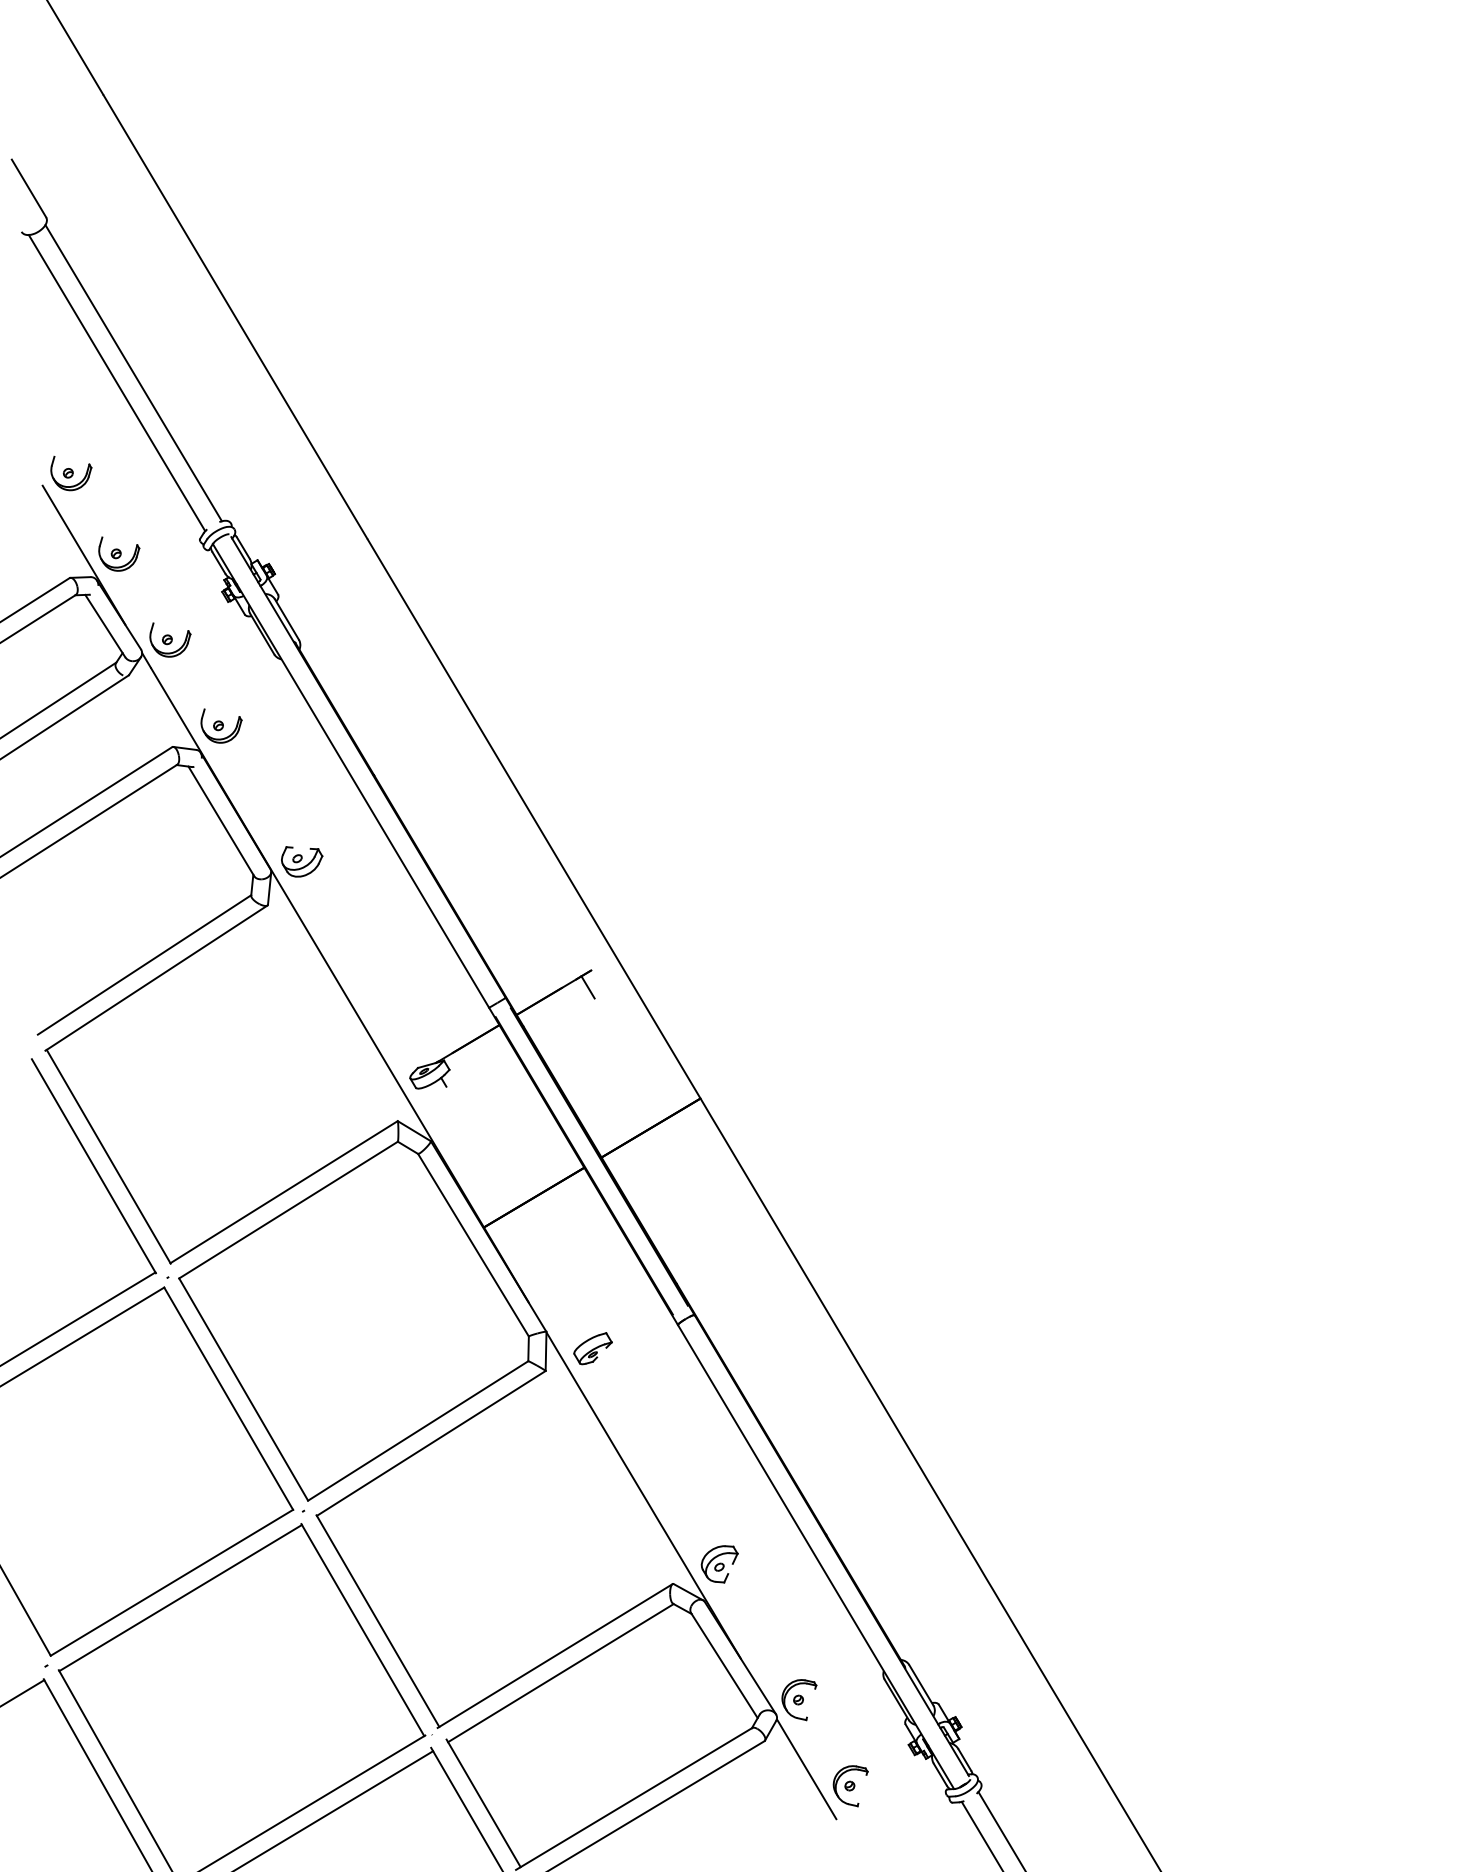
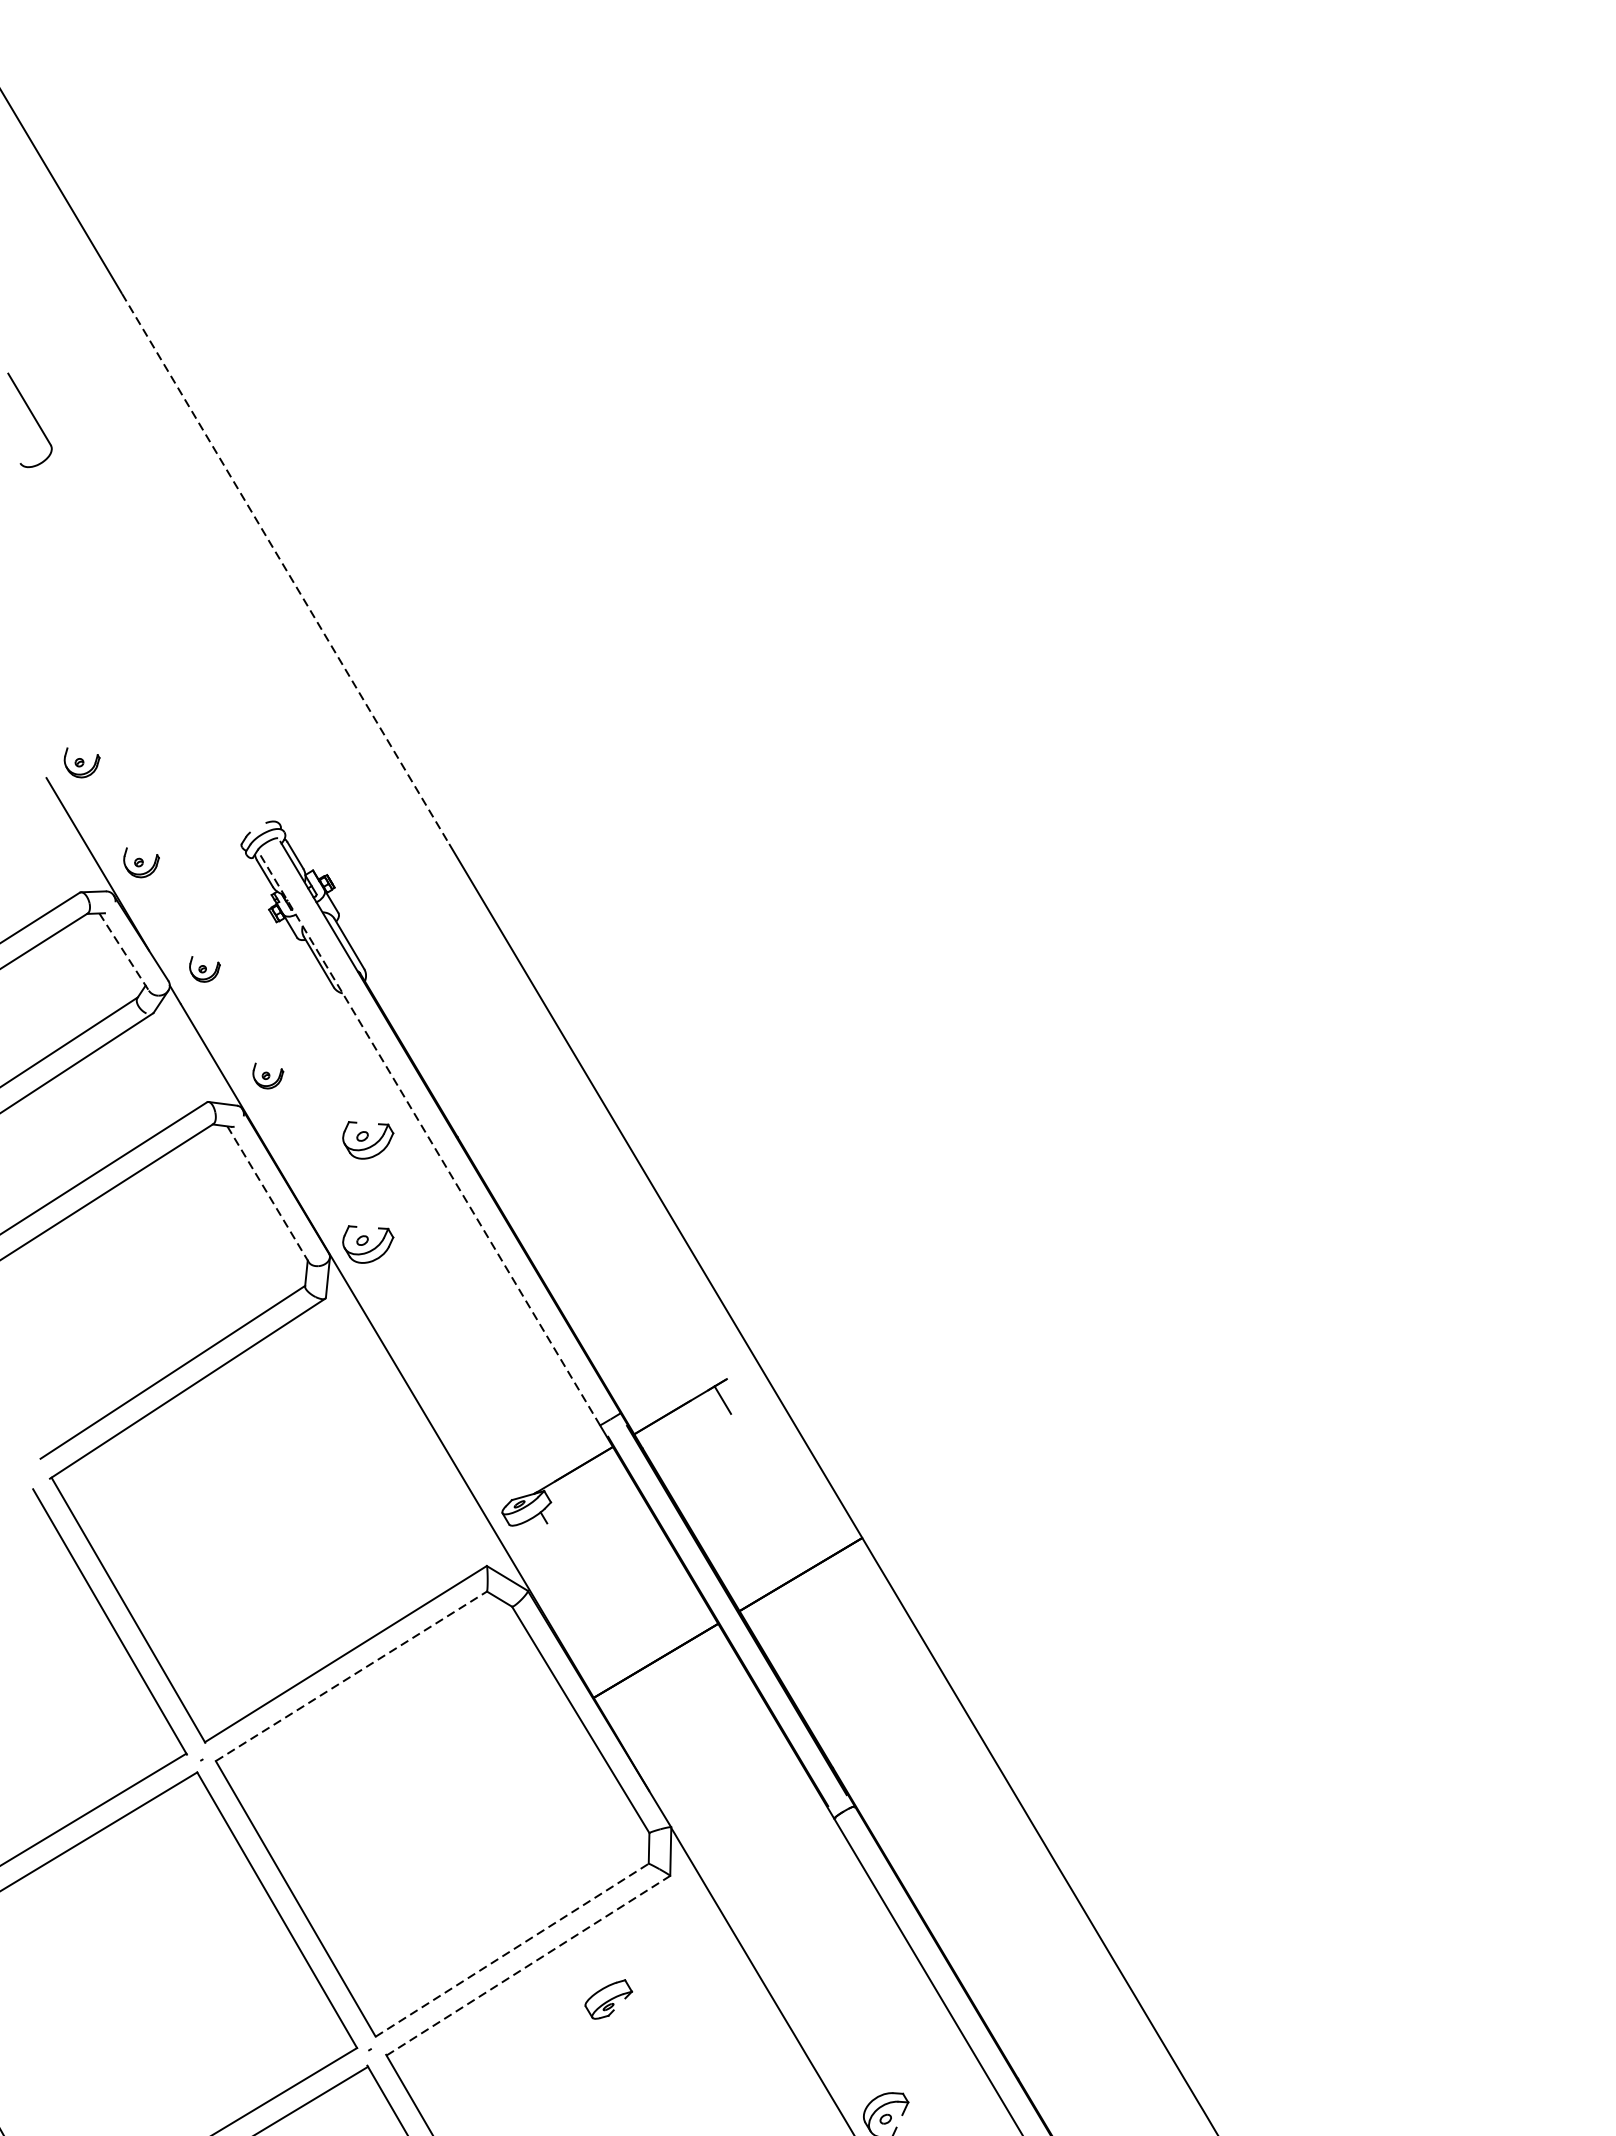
line: (235, 317) -> (285, 569), solid -> dashed
line: (133, 373) -> (159, 638), removed
line: (116, 383) -> (138, 651), removed
part: (71, 473) -> (82, 762), size x0.7
part: (119, 553) -> (141, 862), size x0.7
line: (105, 626) -> (124, 952), solid -> dashed
part: (170, 639) -> (205, 968), size x0.6
part: (221, 725) -> (268, 1075), size x0.6
line: (350, 775) -> (428, 1137), solid -> dashed
part: (302, 777) -> (368, 1139), added
line: (221, 821) -> (268, 1194), solid -> dashed
line: (288, 1210) -> (351, 1676), solid -> dashed
part: (592, 1348) -> (608, 1999), moved
line: (418, 1430) -> (512, 1949), solid -> dashed
line: (431, 1443) -> (528, 1965), solid -> dashed

